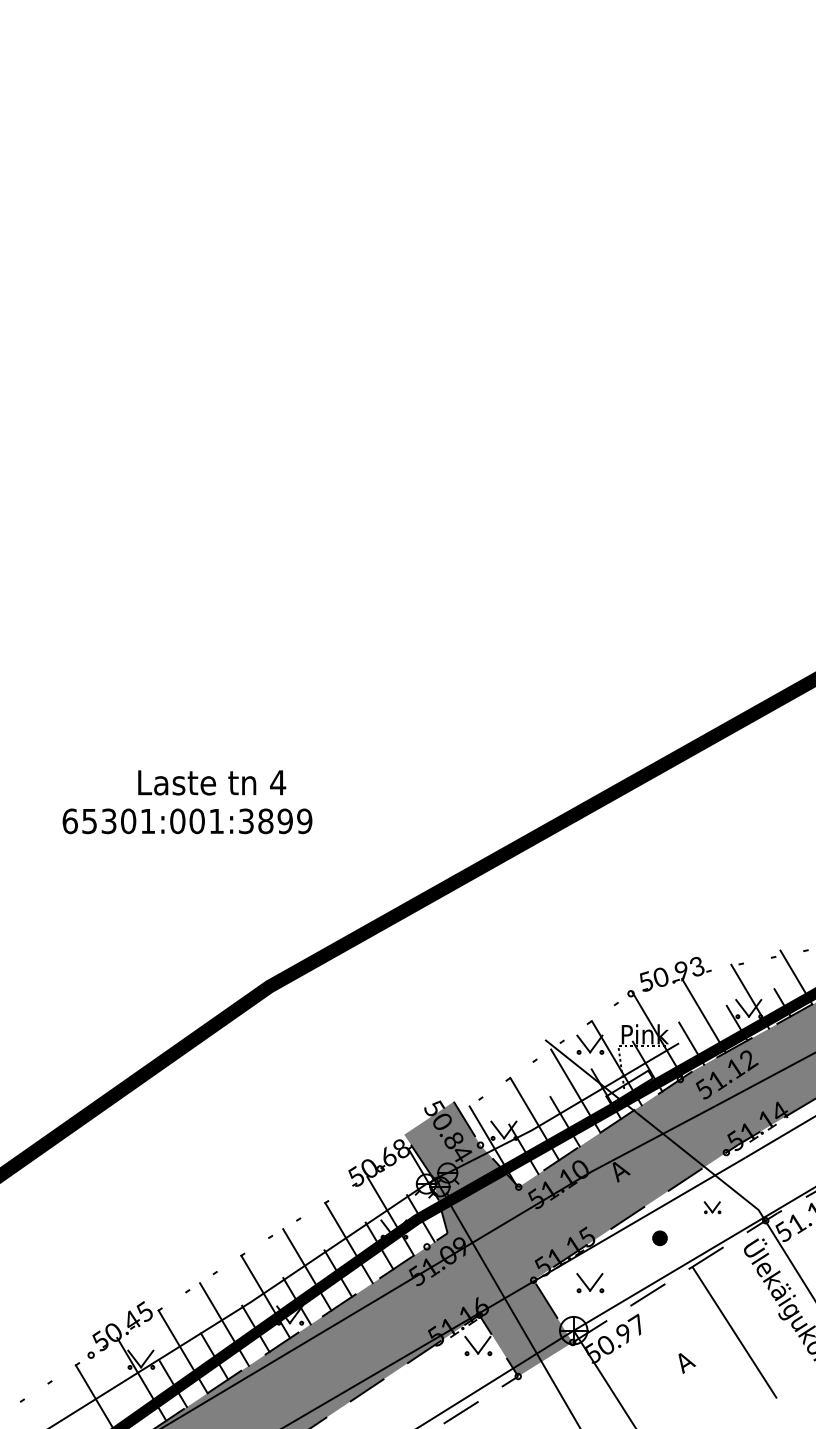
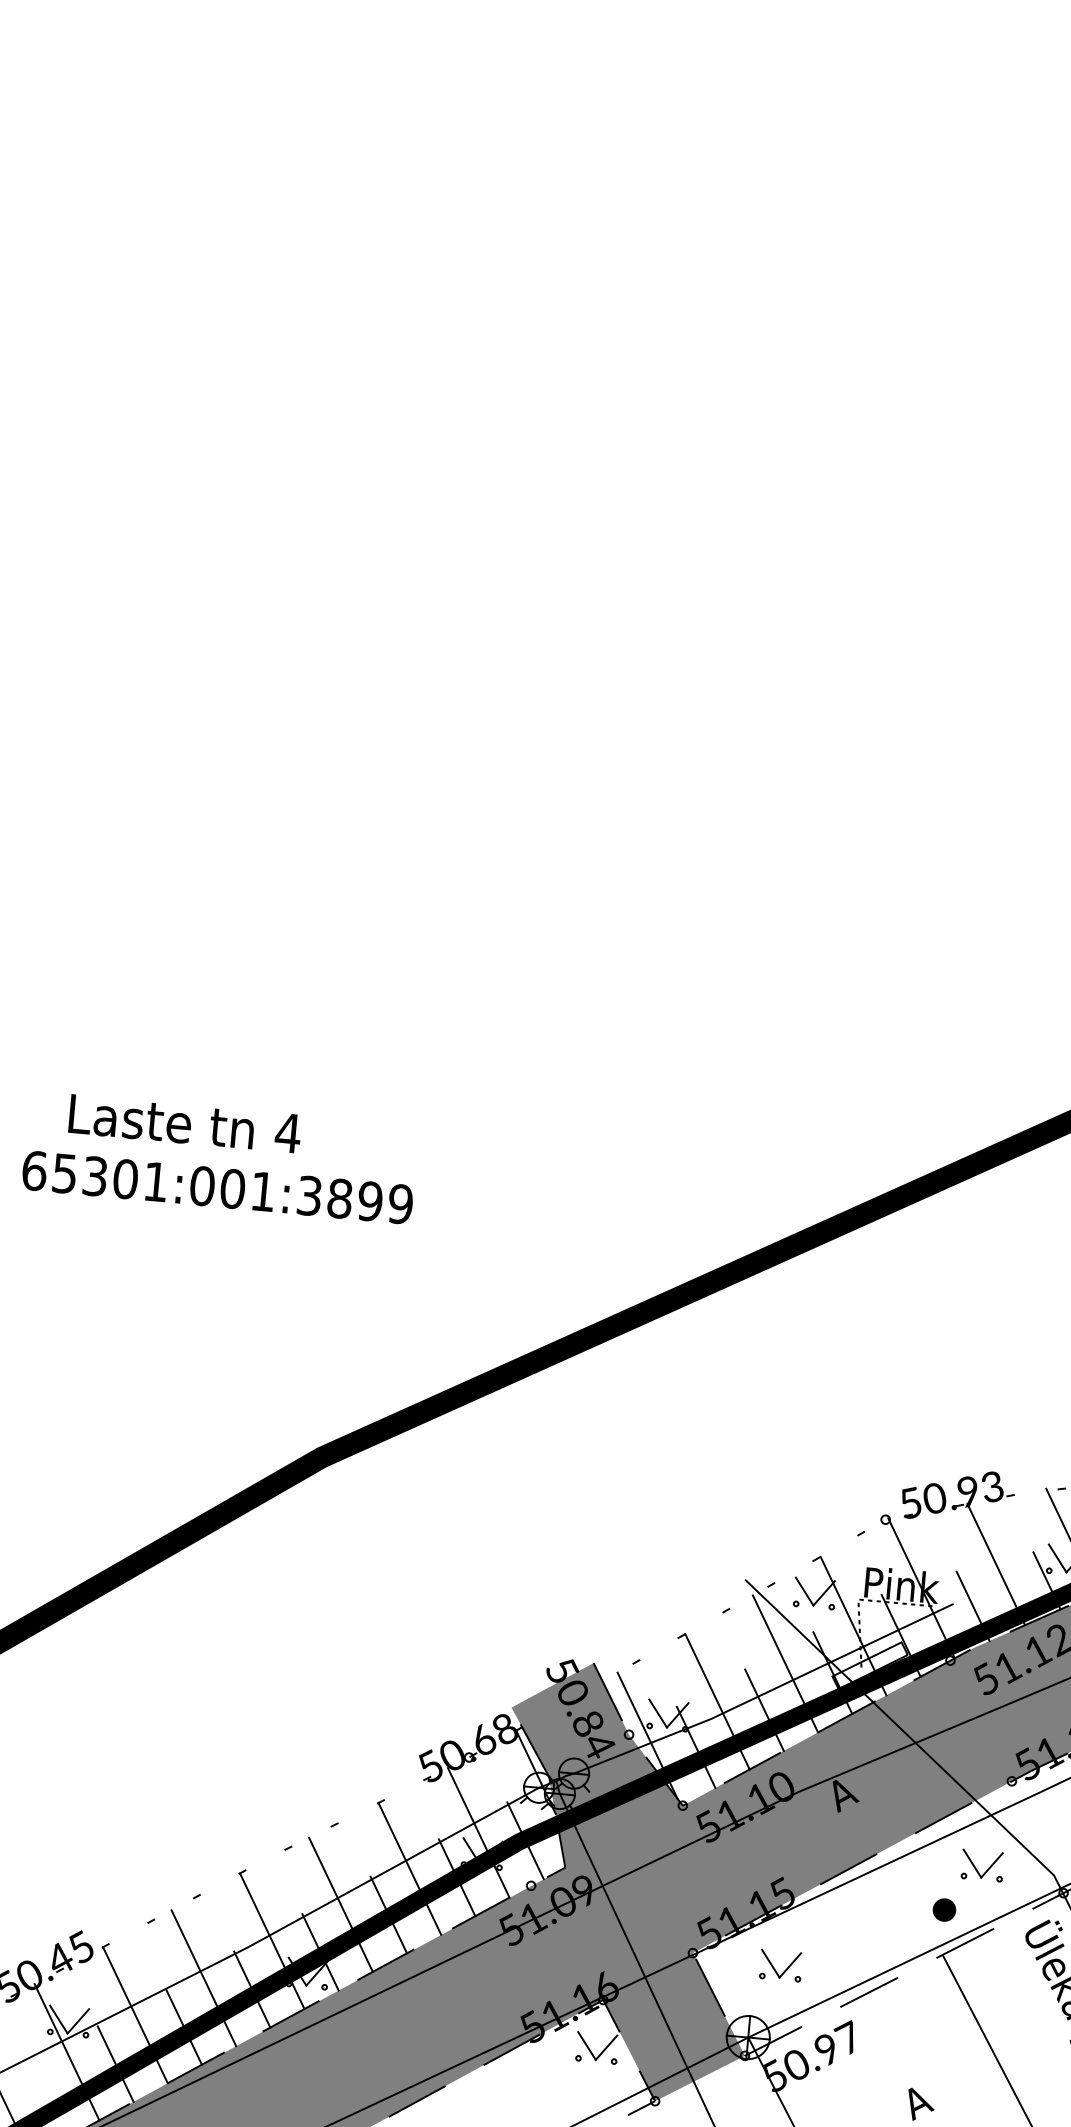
text: (212, 782) -> (185, 1123), moved
part: (712, 1207) -> (982, 1865), size x1.67
part: (659, 1238) -> (943, 1910), moved

